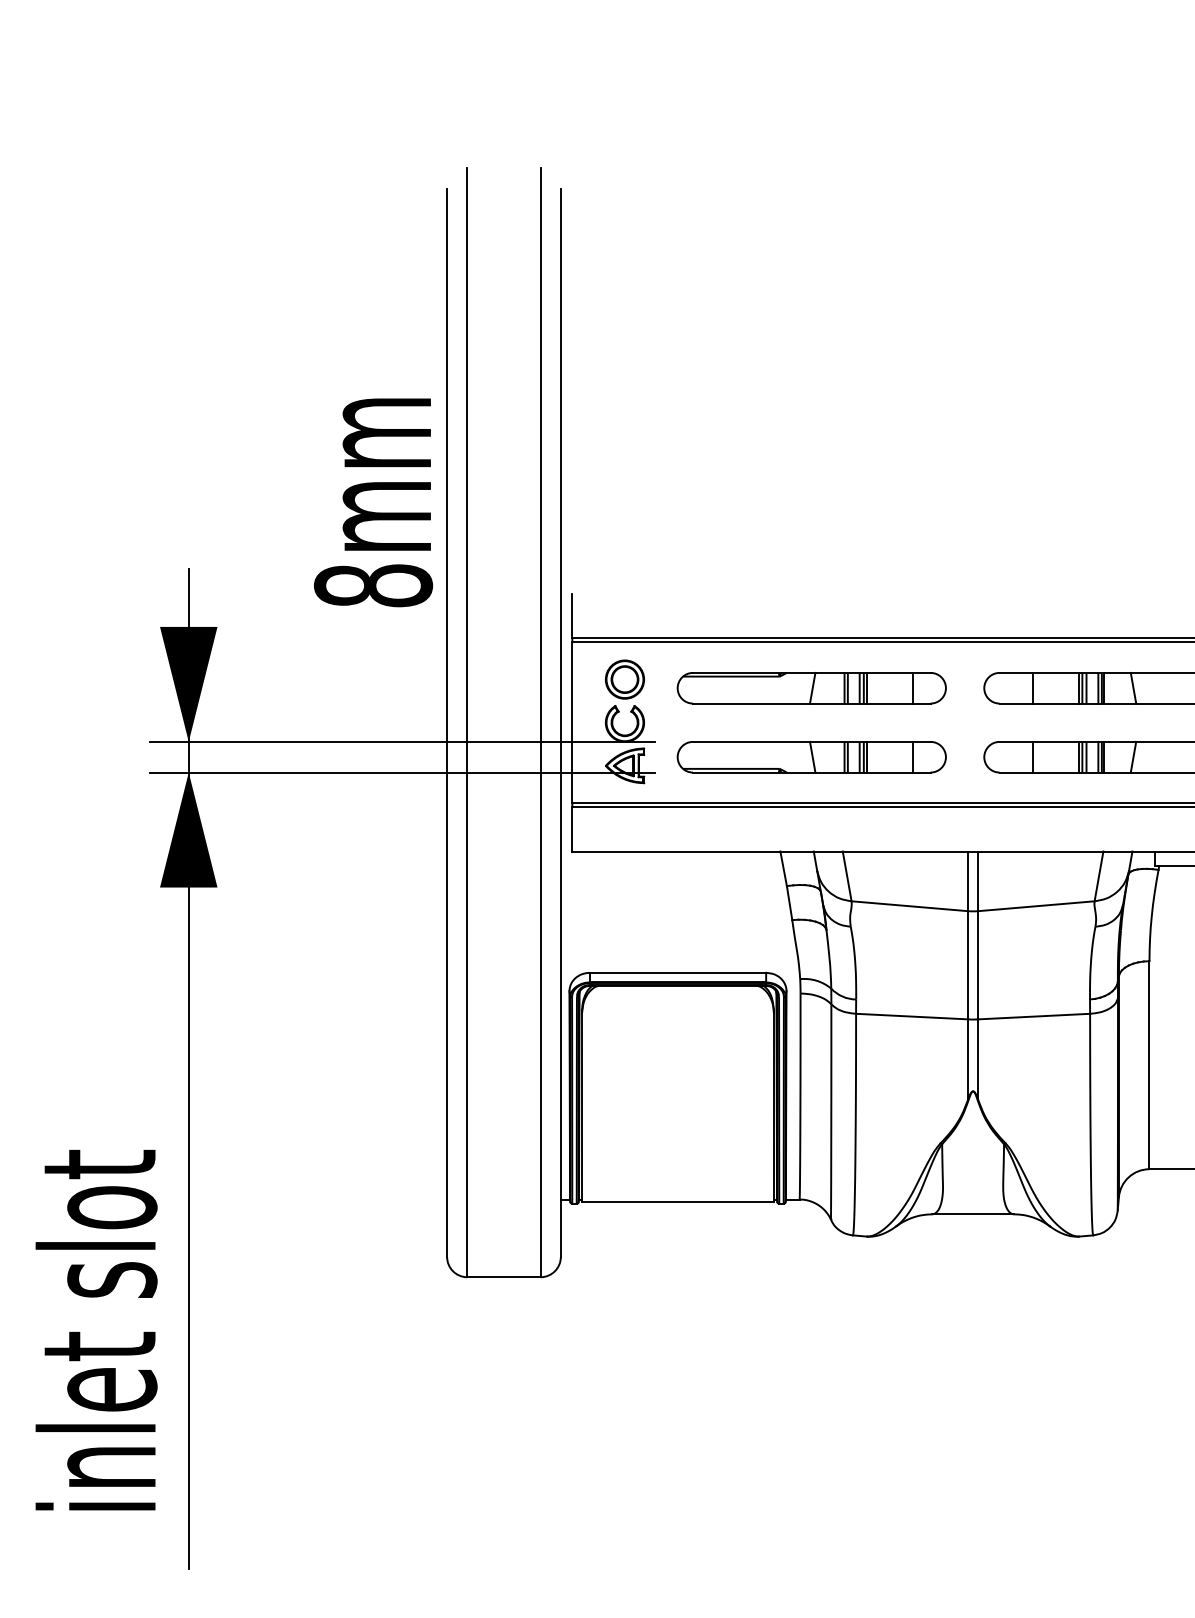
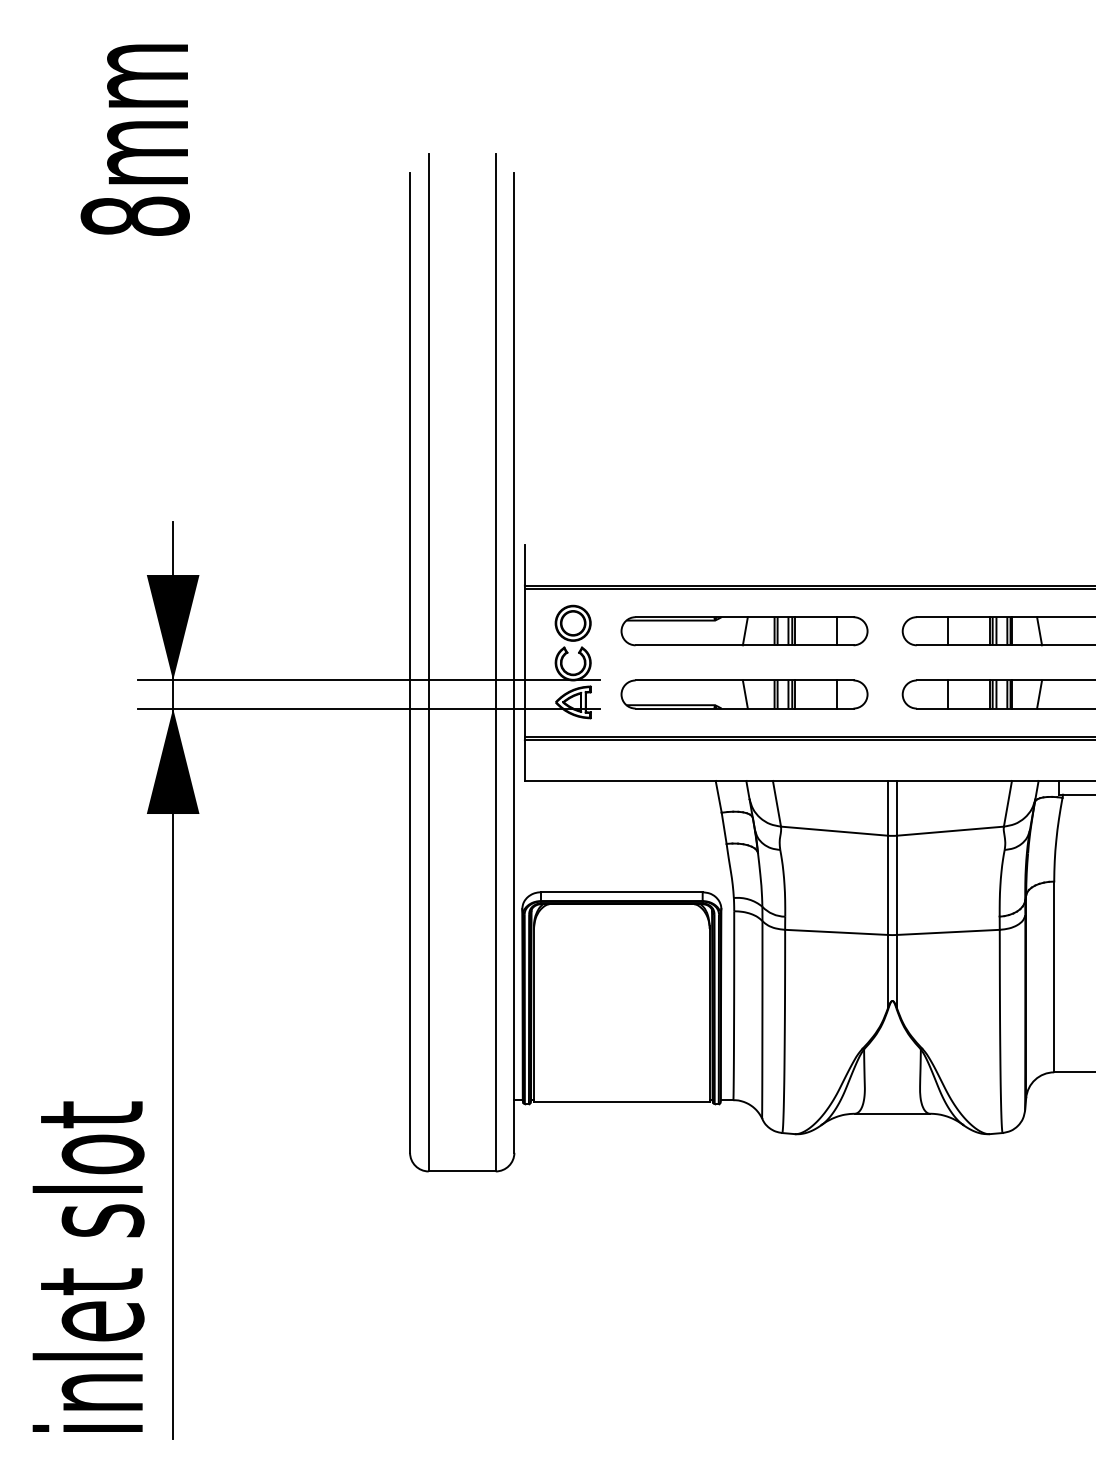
text: (373, 502) -> (135, 139), moved
text: (96, 1330) -> (88, 1267), moved

